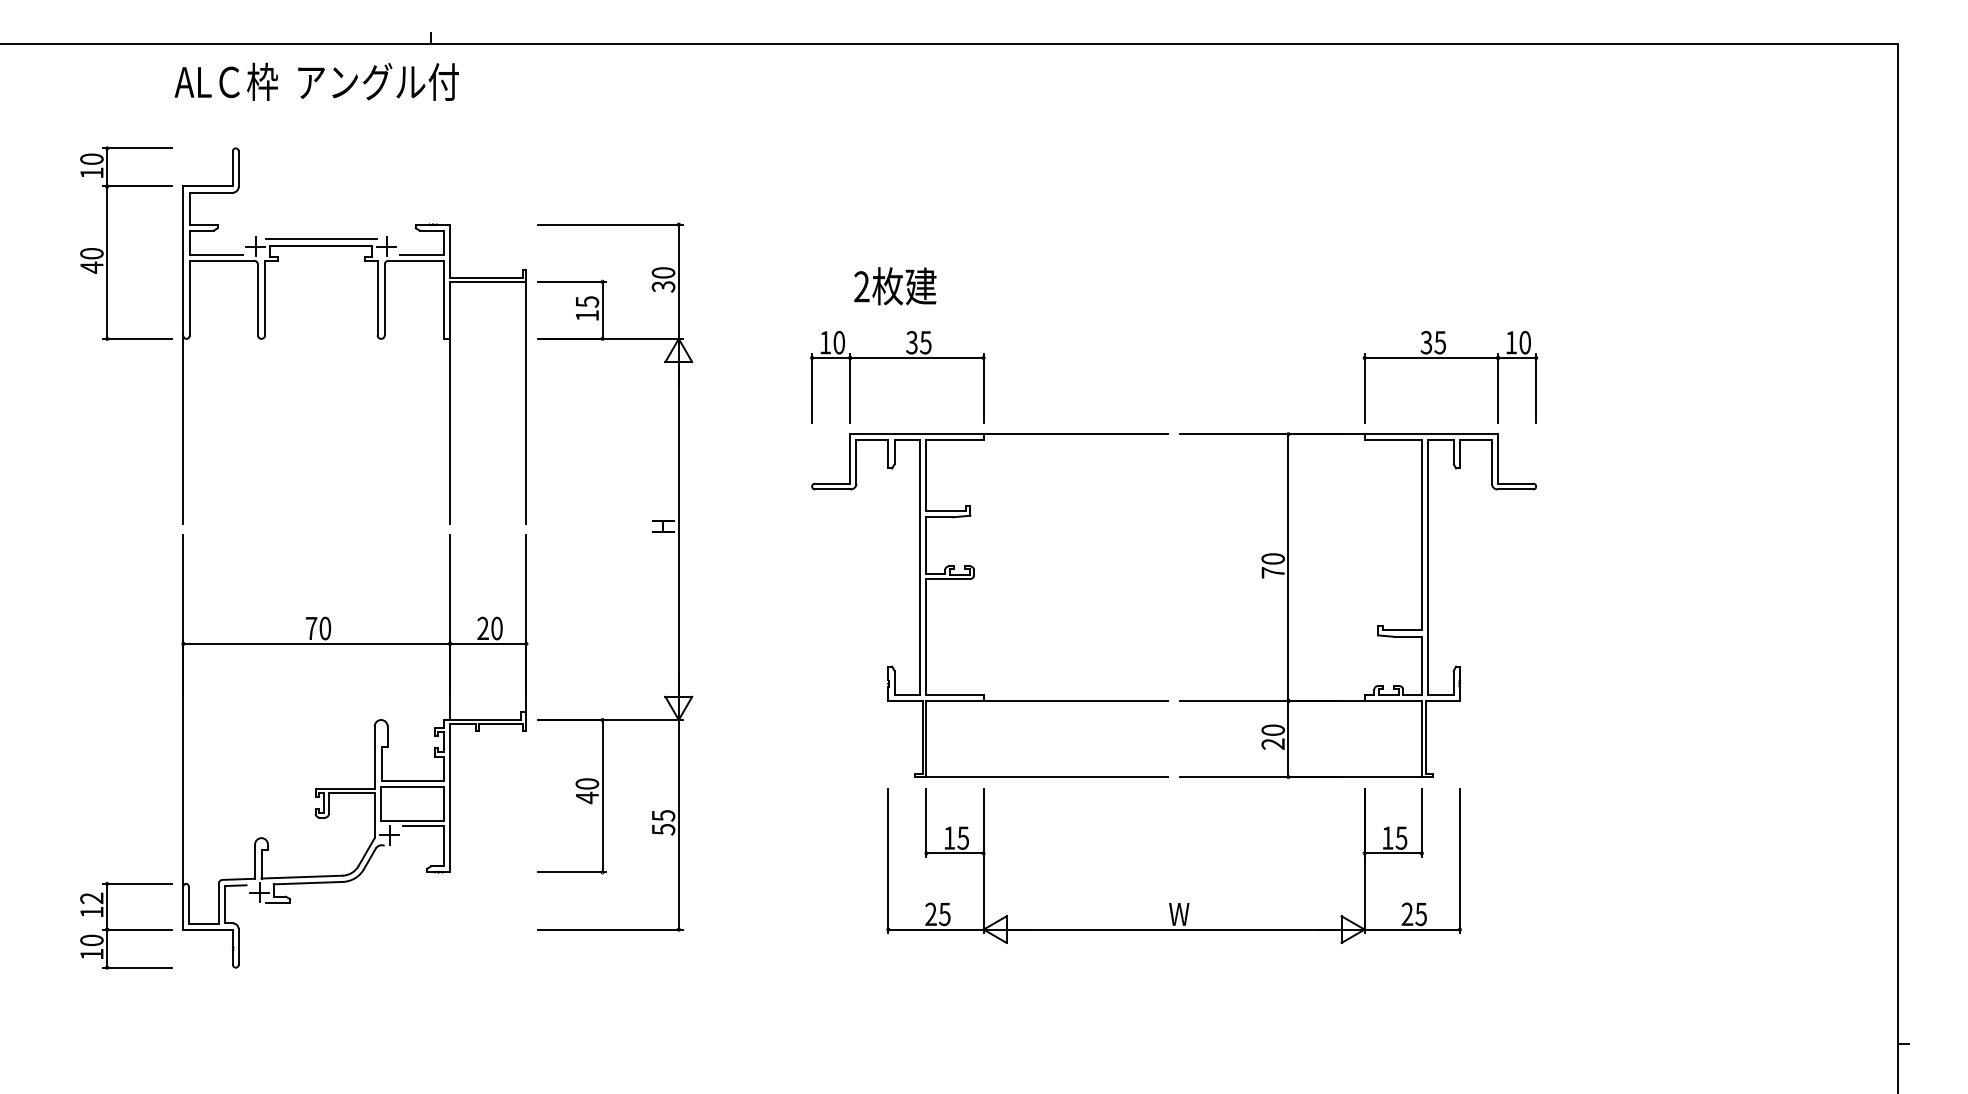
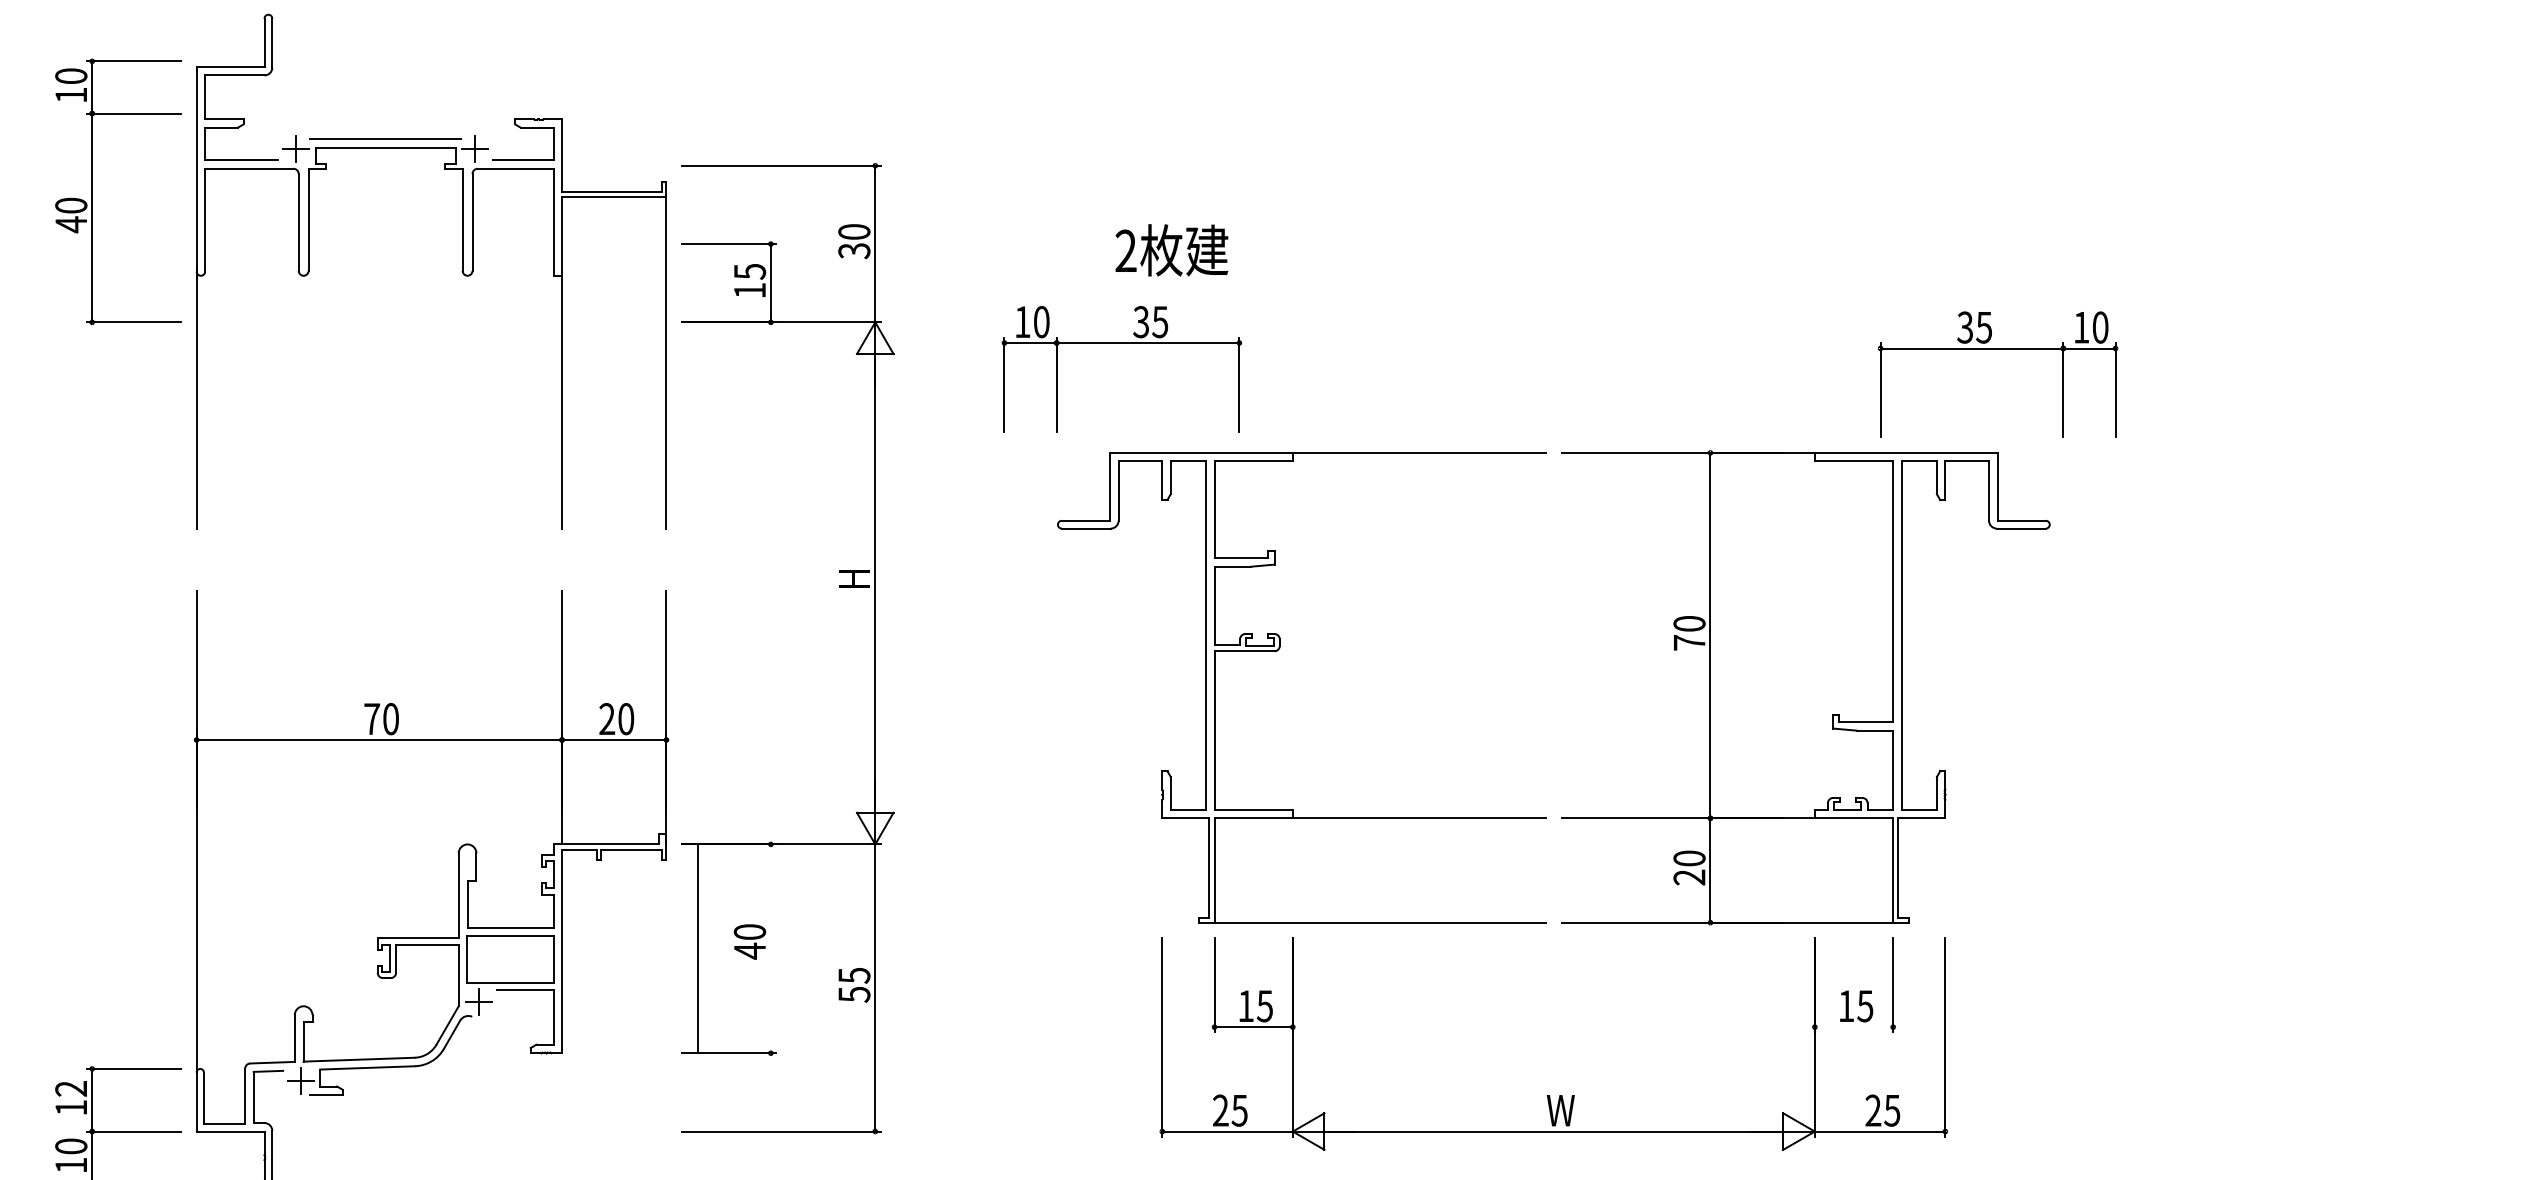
part: (376, 335) -> (461, 271), moved
part: (897, 358) -> (1121, 343), moved
part: (1450, 358) -> (1998, 349), moved
line: (602, 796) -> (698, 949), moved
line: (1392, 853) -> (1852, 1027), removed

